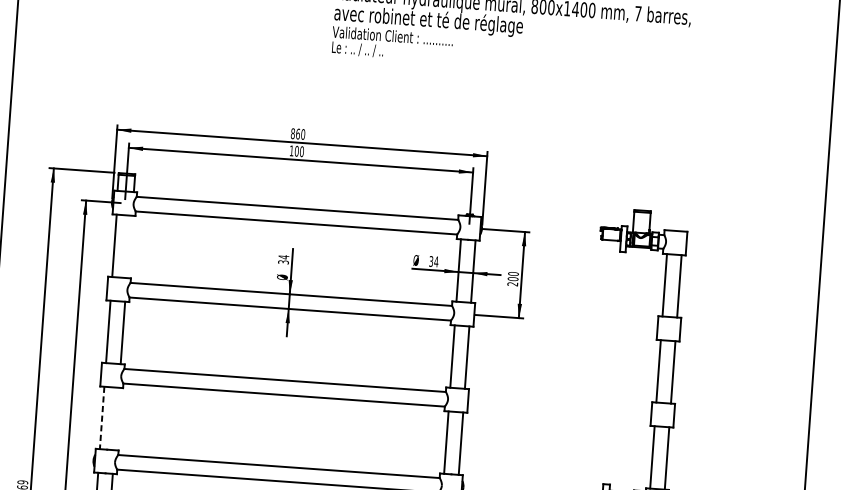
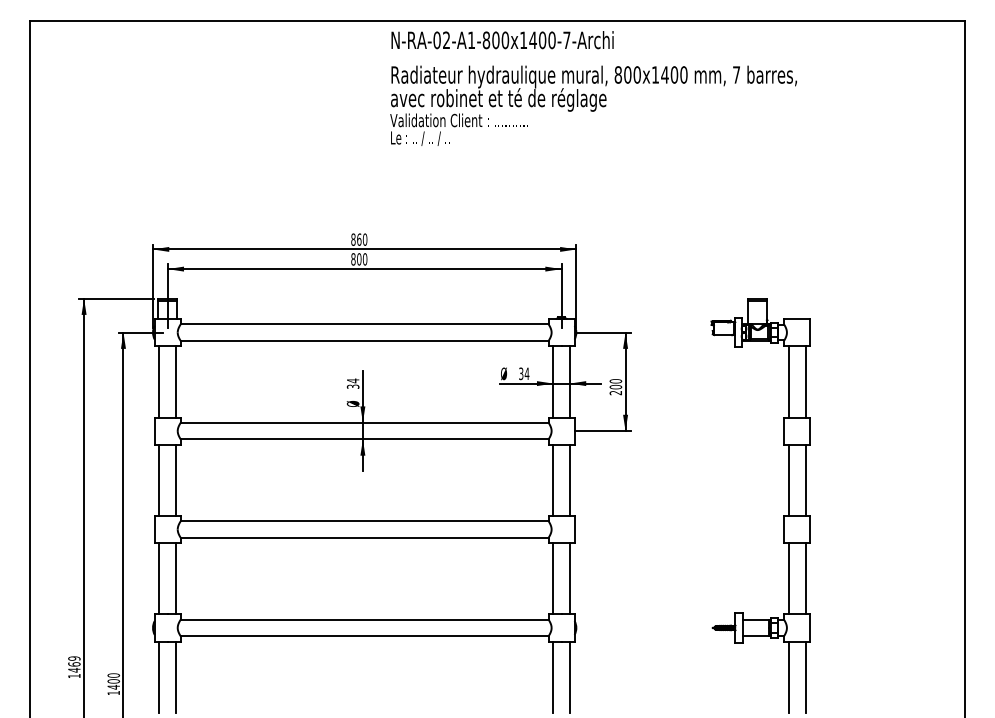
text: (291, 151) -> (353, 259), 100 -> 800
line: (129, 246) -> (176, 381), added
line: (102, 417) -> (159, 578), dashed -> solid
line: (117, 418) -> (176, 578), added

